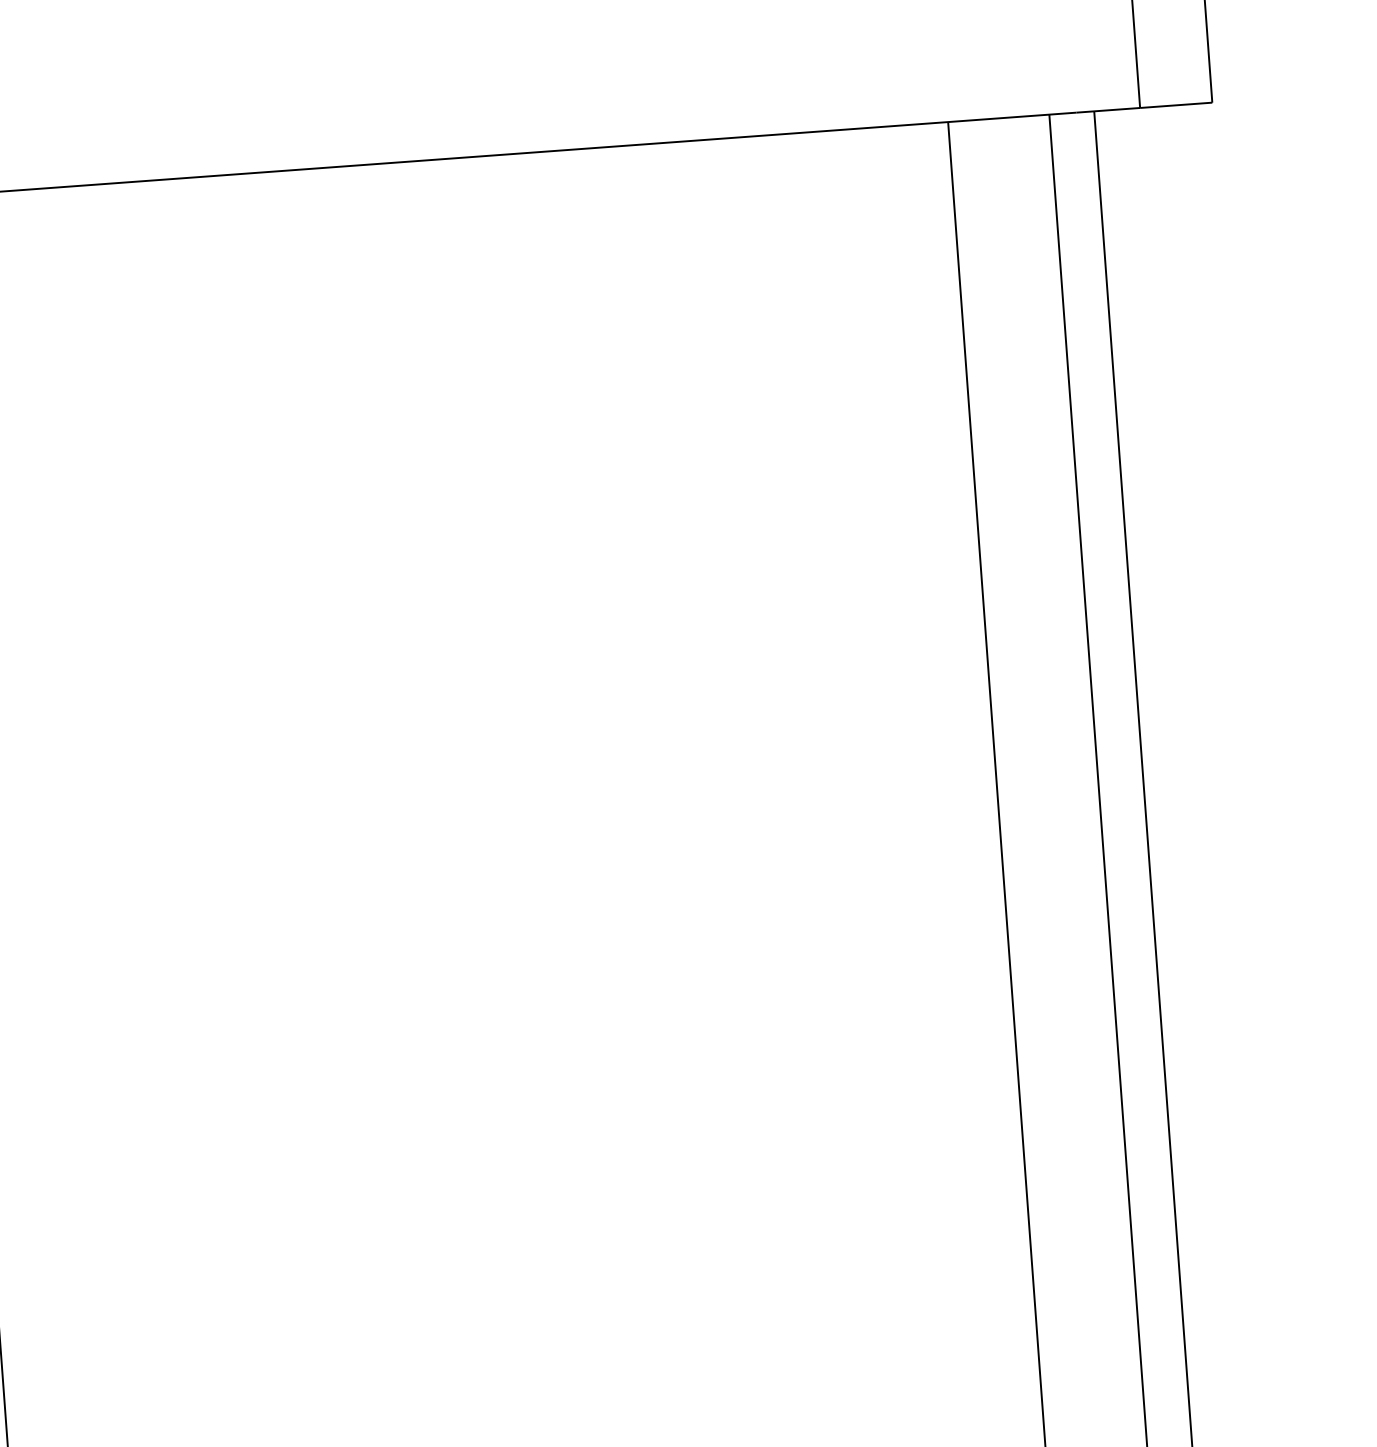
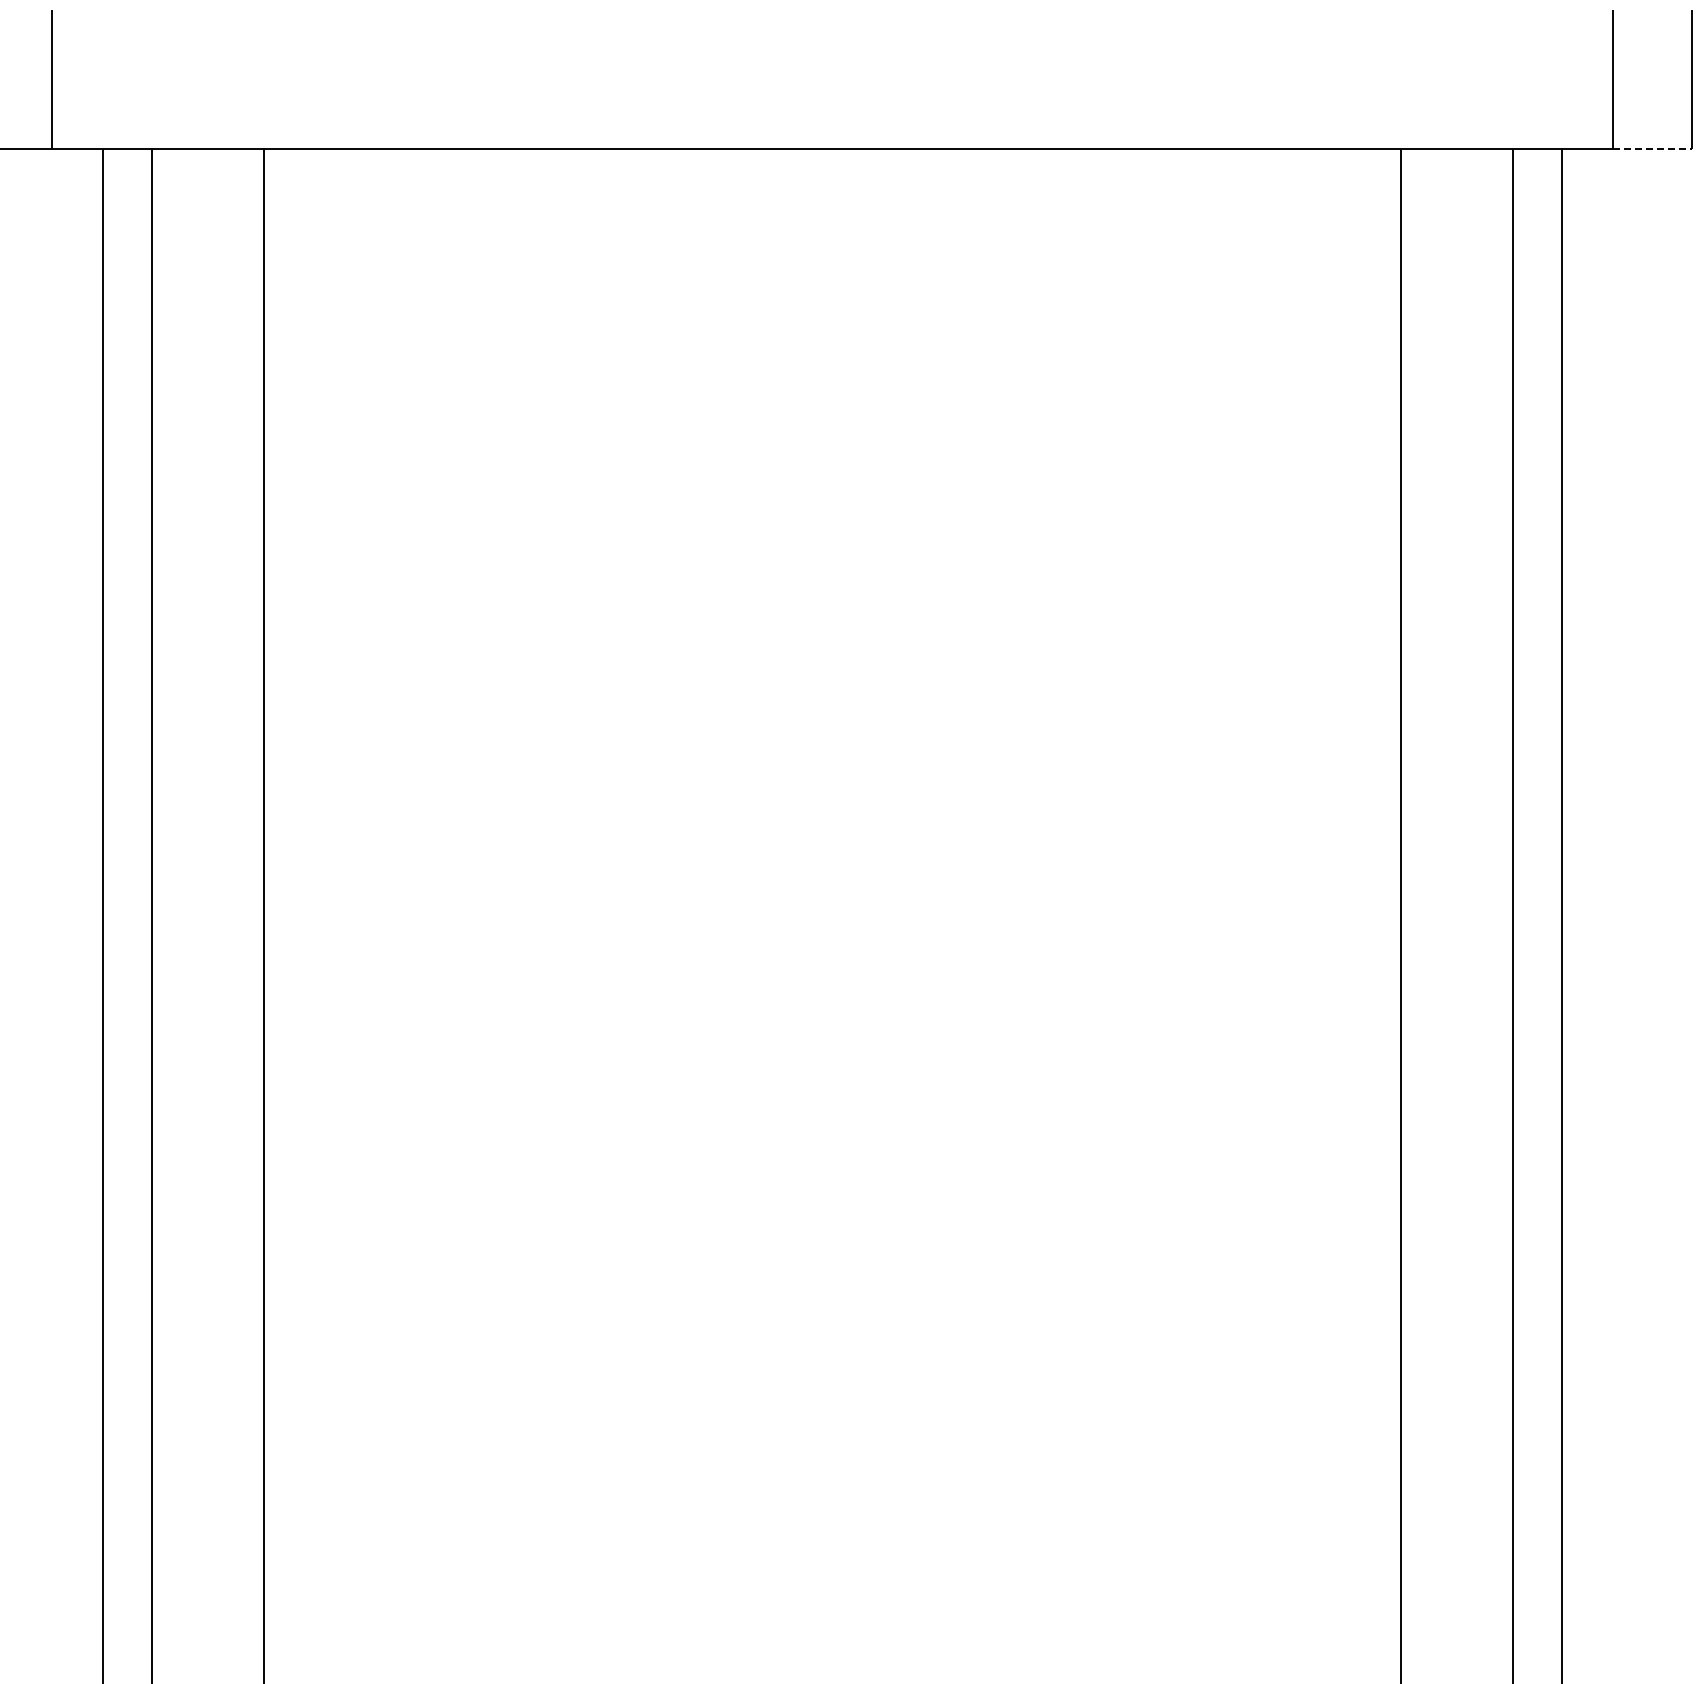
line: (1176, 105) -> (1652, 149), solid -> dashed

